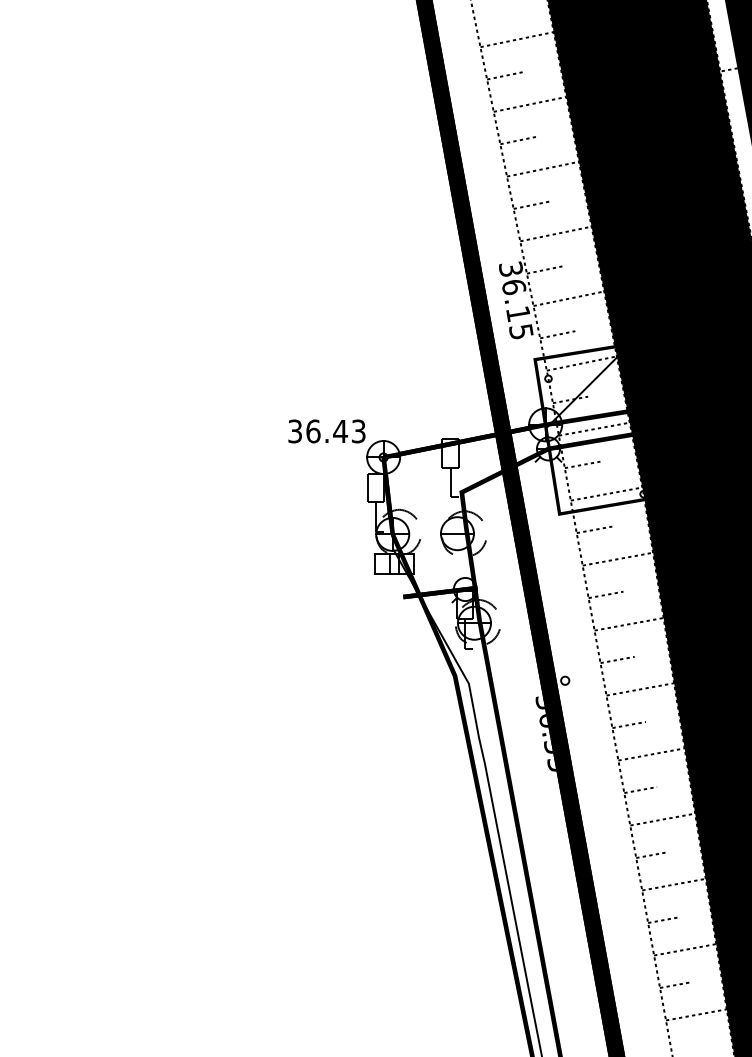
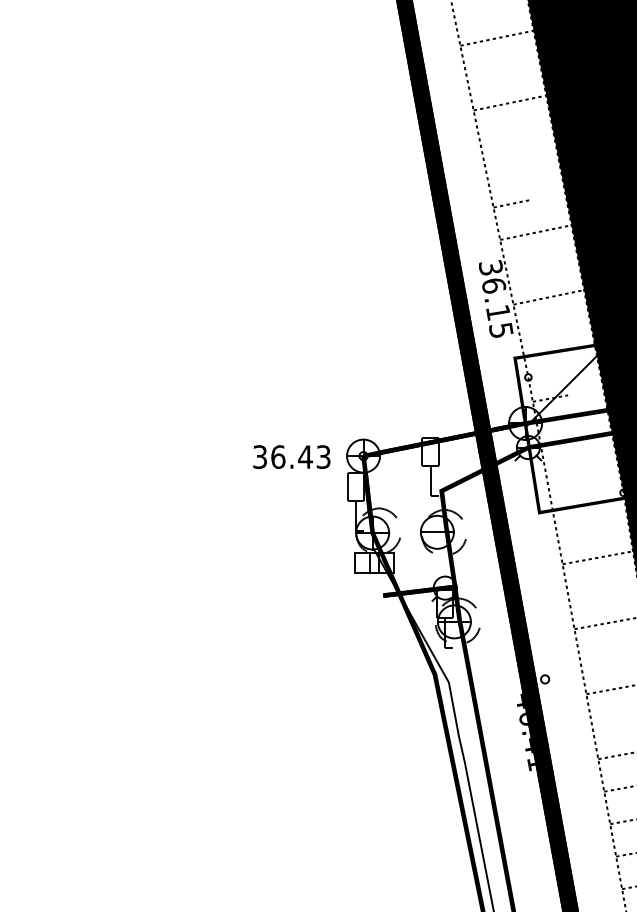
line: (505, 75) -> (485, 74), removed
line: (518, 140) -> (498, 139), removed
line: (542, 168) -> (522, 167), removed
line: (544, 269) -> (524, 268), removed
line: (557, 334) -> (537, 333), removed
line: (581, 363) -> (561, 362), removed
line: (593, 428) -> (573, 427), removed
text: (326, 431) -> (291, 457), moved
line: (582, 464) -> (562, 463), removed
line: (606, 493) -> (586, 492), removed
line: (594, 529) -> (574, 528), removed
line: (605, 594) -> (585, 593), removed
line: (617, 659) -> (597, 658), removed
line: (628, 724) -> (608, 723), removed
text: (545, 733) -> (525, 732), 36.55 -> 40.41

